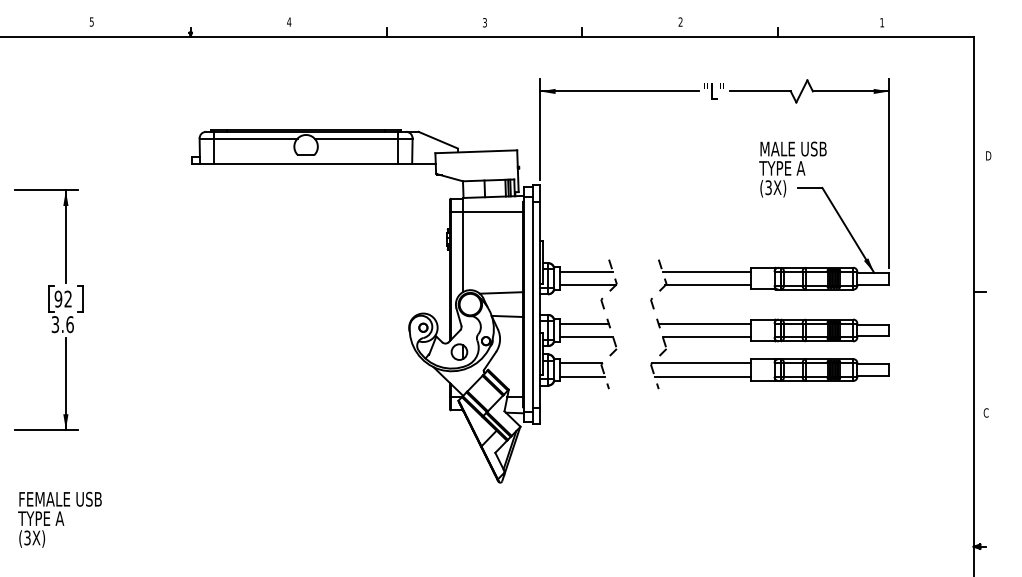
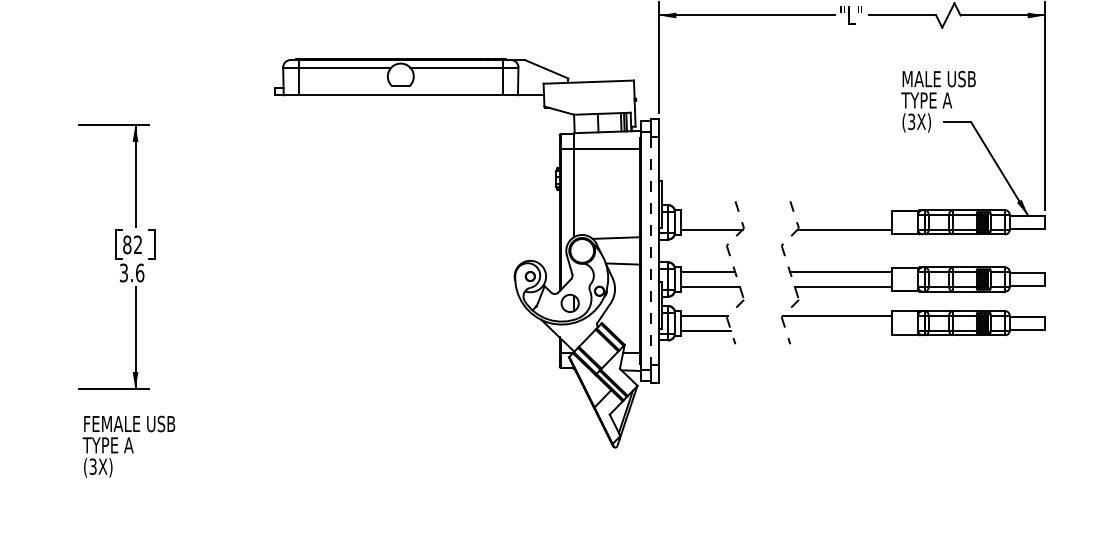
line: (586, 272) -> (710, 215), removed
line: (706, 272) -> (843, 215), removed
text: (58, 298) -> (127, 244), 92 -> 82
line: (532, 305) -> (650, 251), solid -> dashed
line: (702, 376) -> (838, 330), removed
text: (59, 519) -> (128, 446), moved

